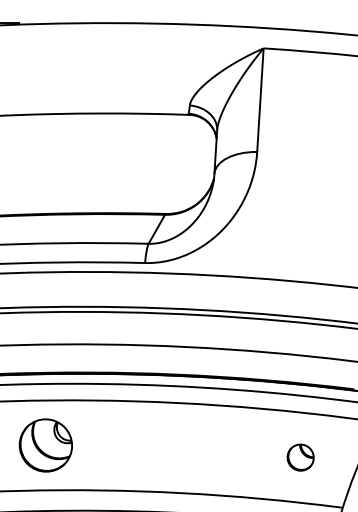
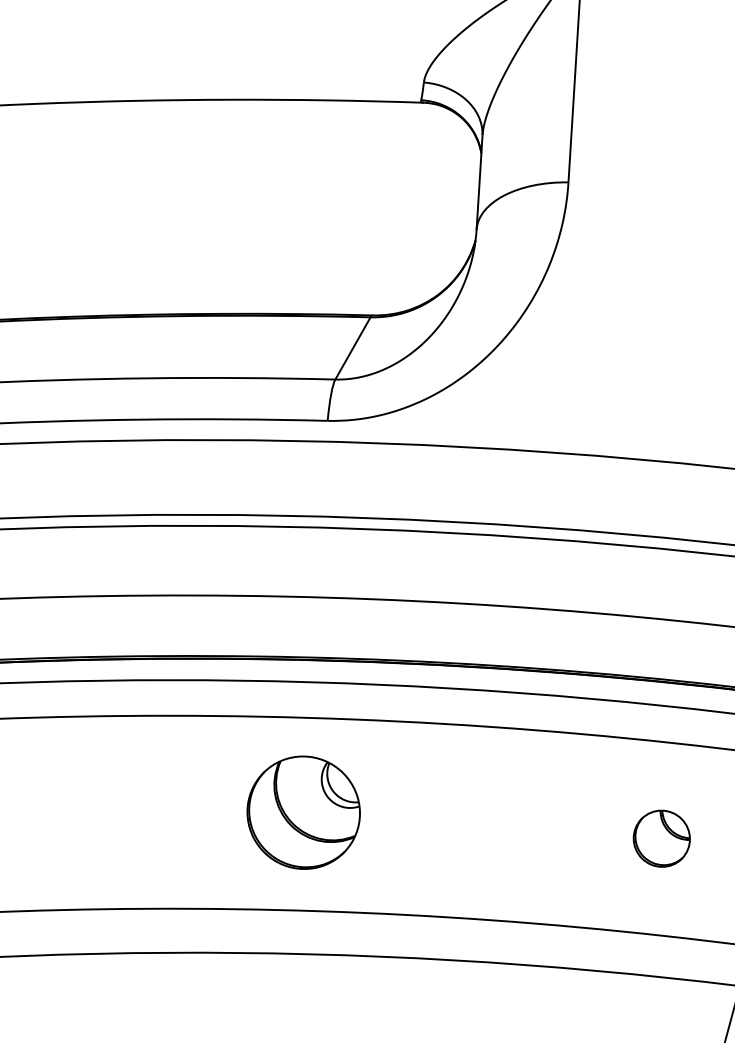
part: (45, 445) -> (302, 812), moved

